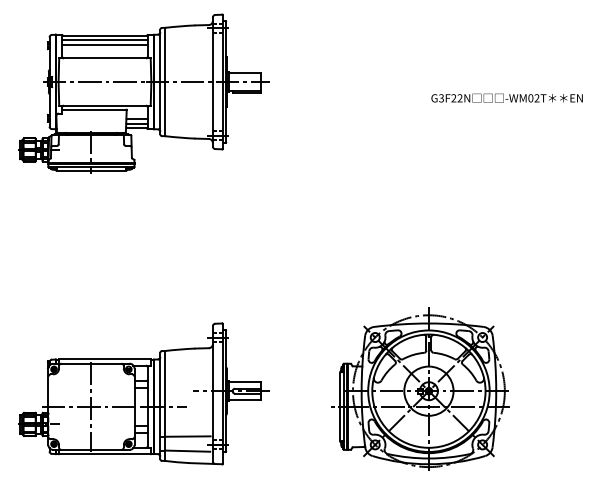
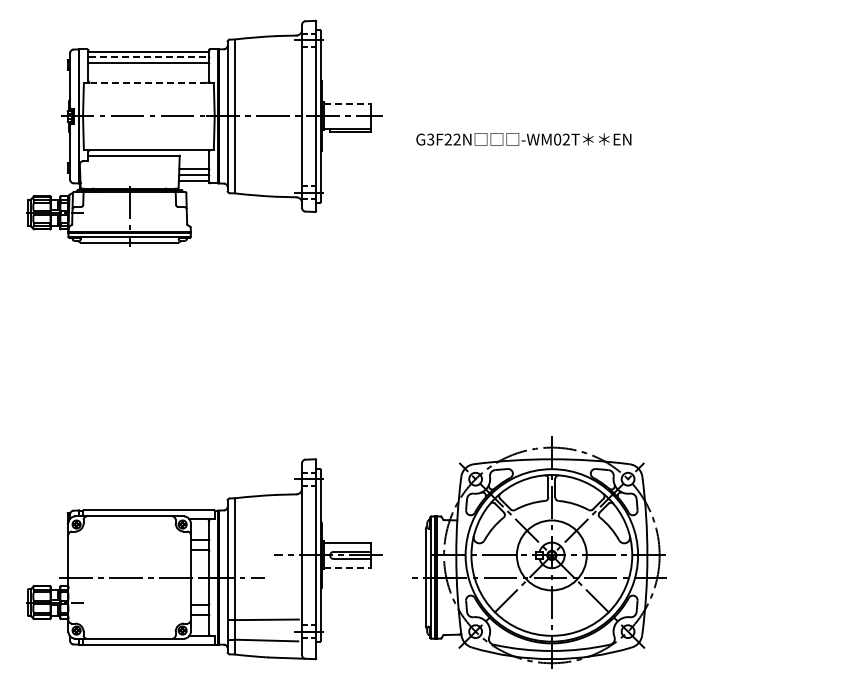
line: (105, 40) -> (149, 57), solid -> dashed
line: (104, 58) -> (148, 82), solid -> dashed
line: (245, 72) -> (348, 103), solid -> dashed
text: (506, 98) -> (523, 139), moved
part: (420, 389) -> (539, 552), moved
line: (245, 400) -> (348, 568), solid -> dashed
line: (91, 406) -> (129, 577), removed

